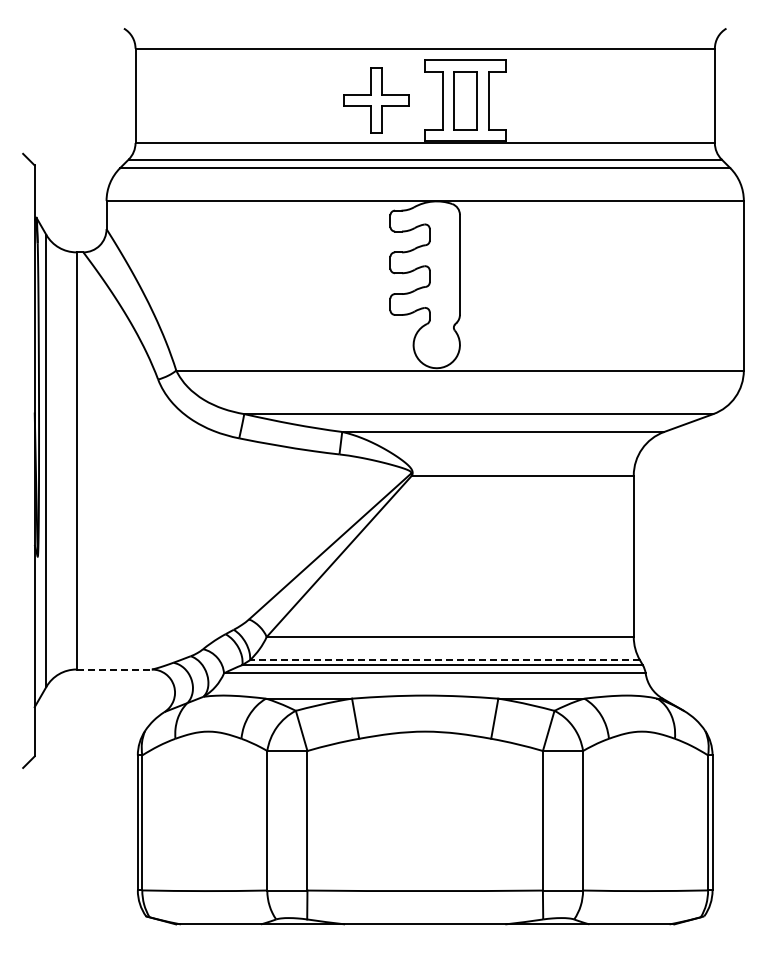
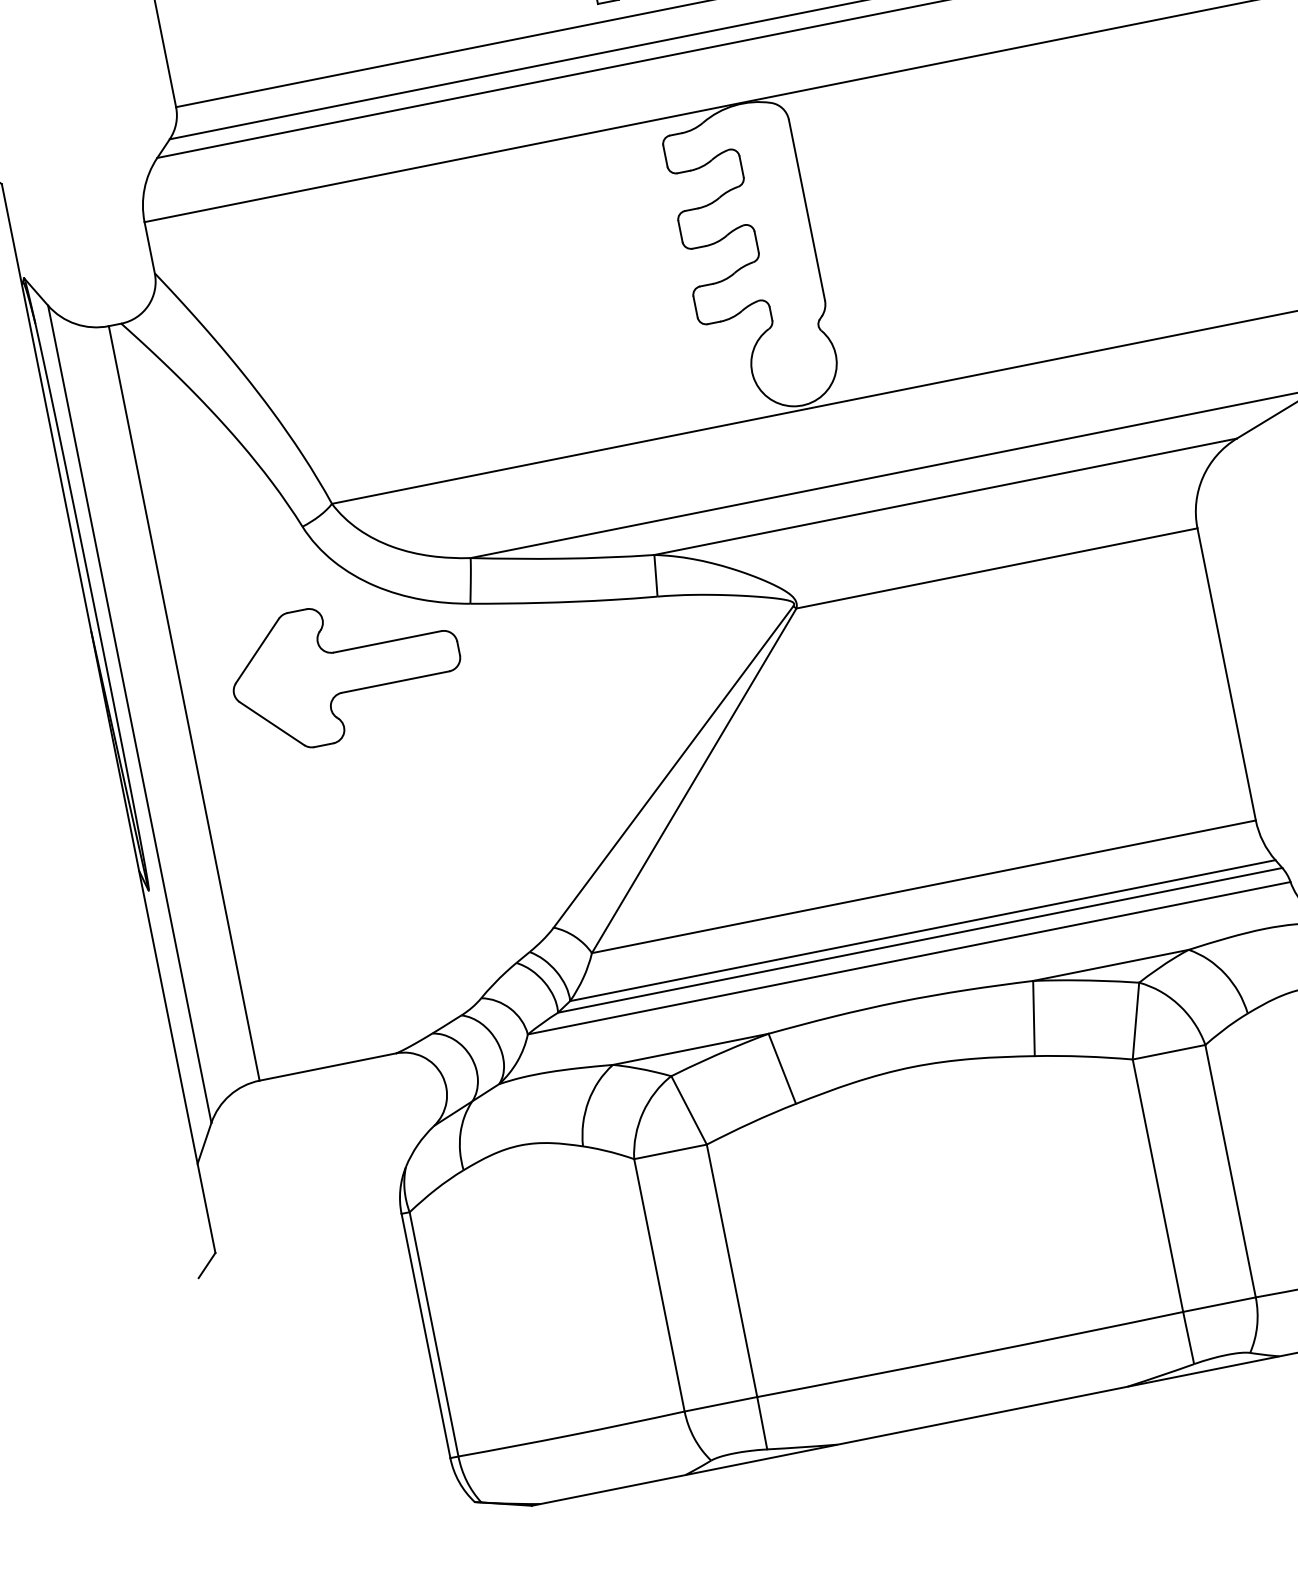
part: (166, 460) -> (346, 670), added
line: (445, 660) -> (923, 931), dashed -> solid
line: (114, 669) -> (328, 1066), dashed -> solid

